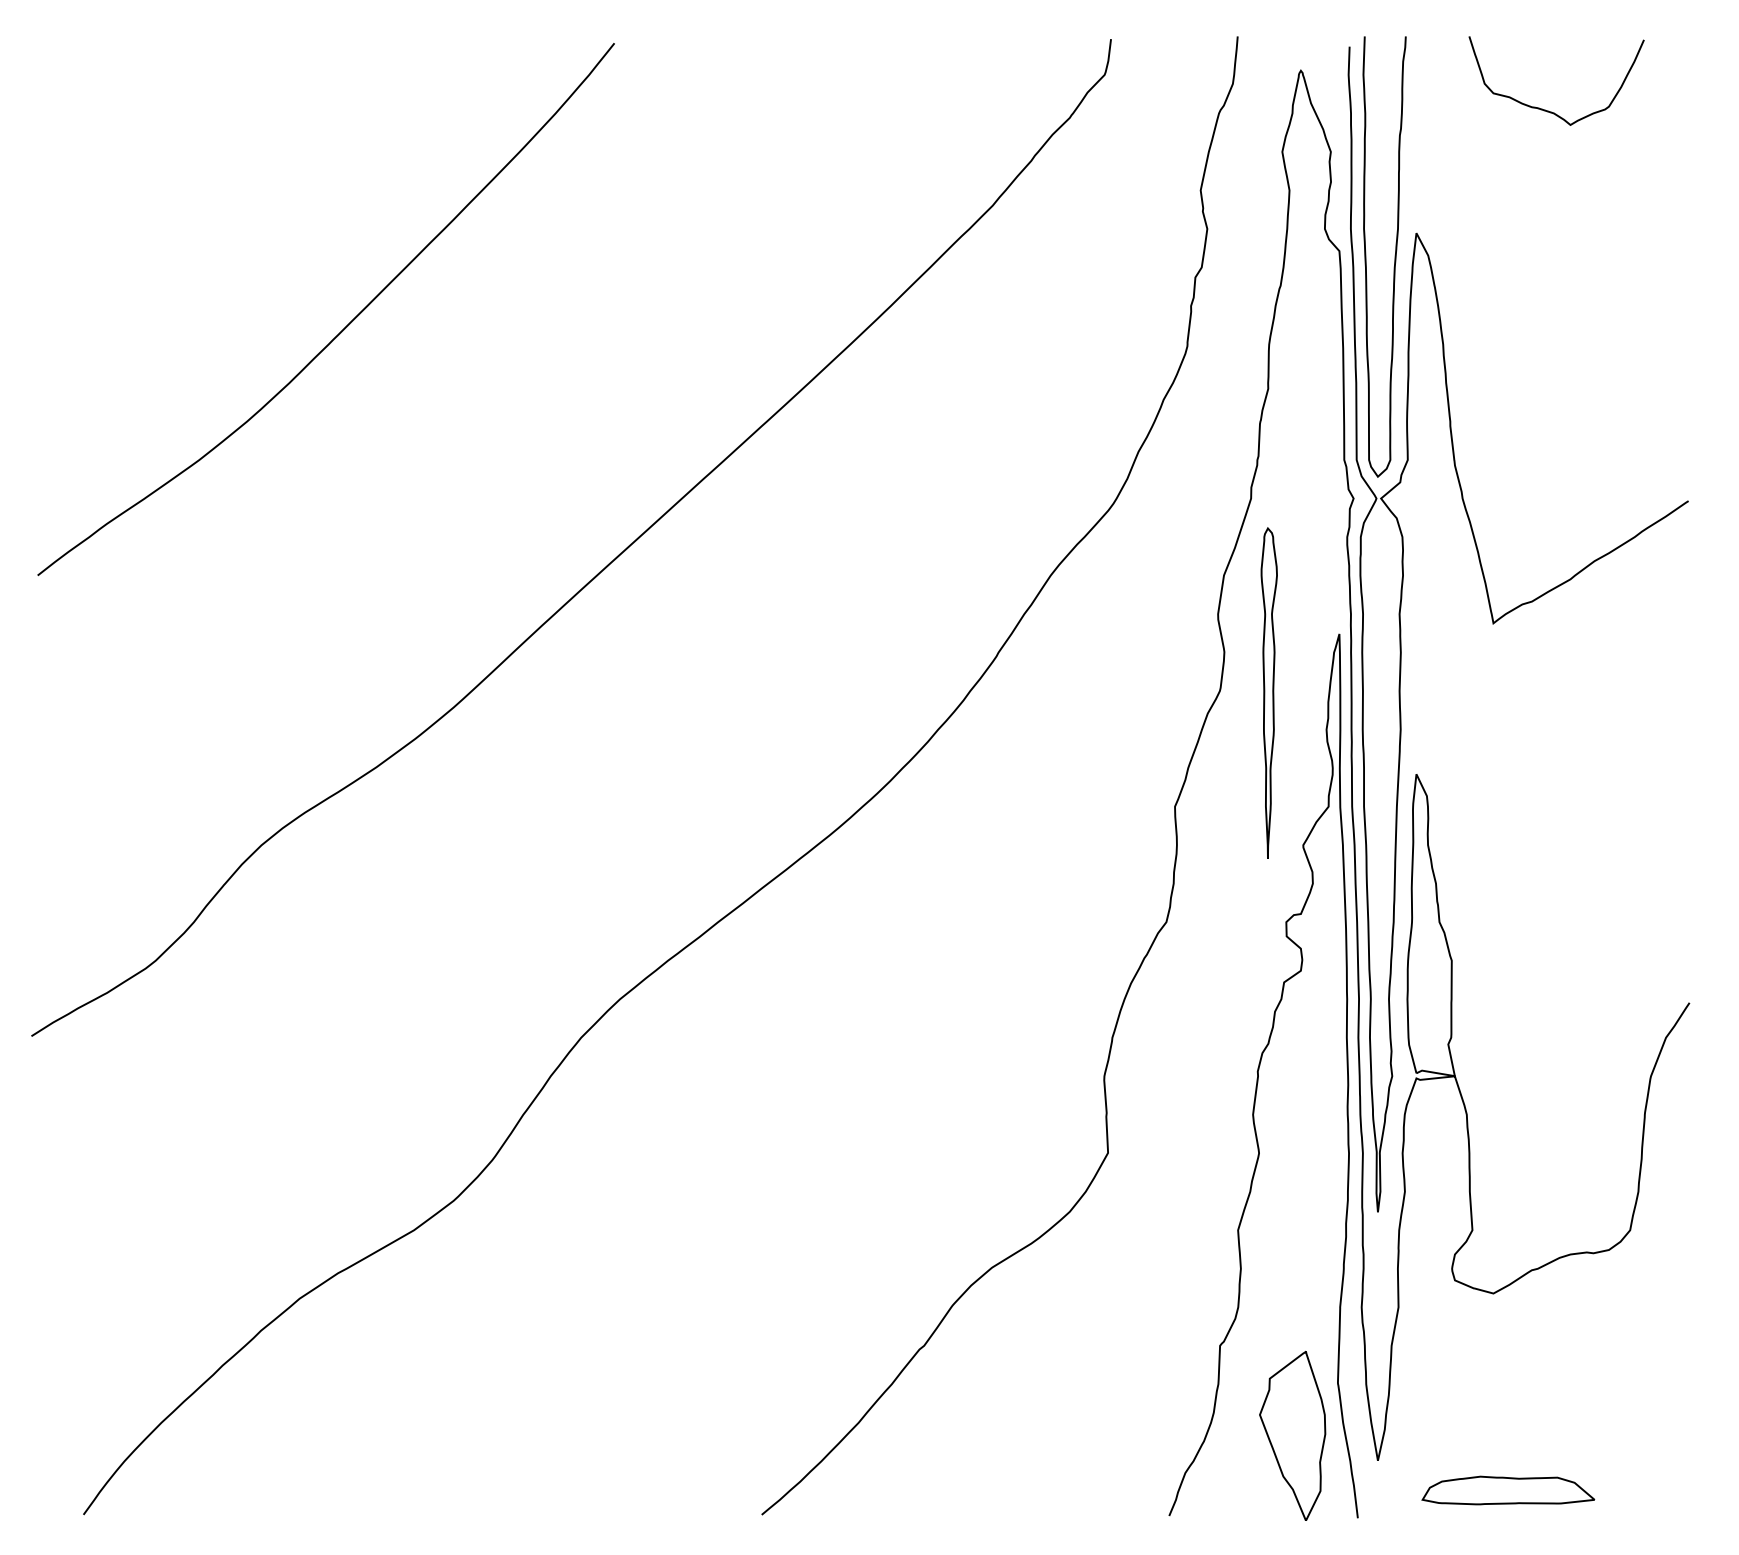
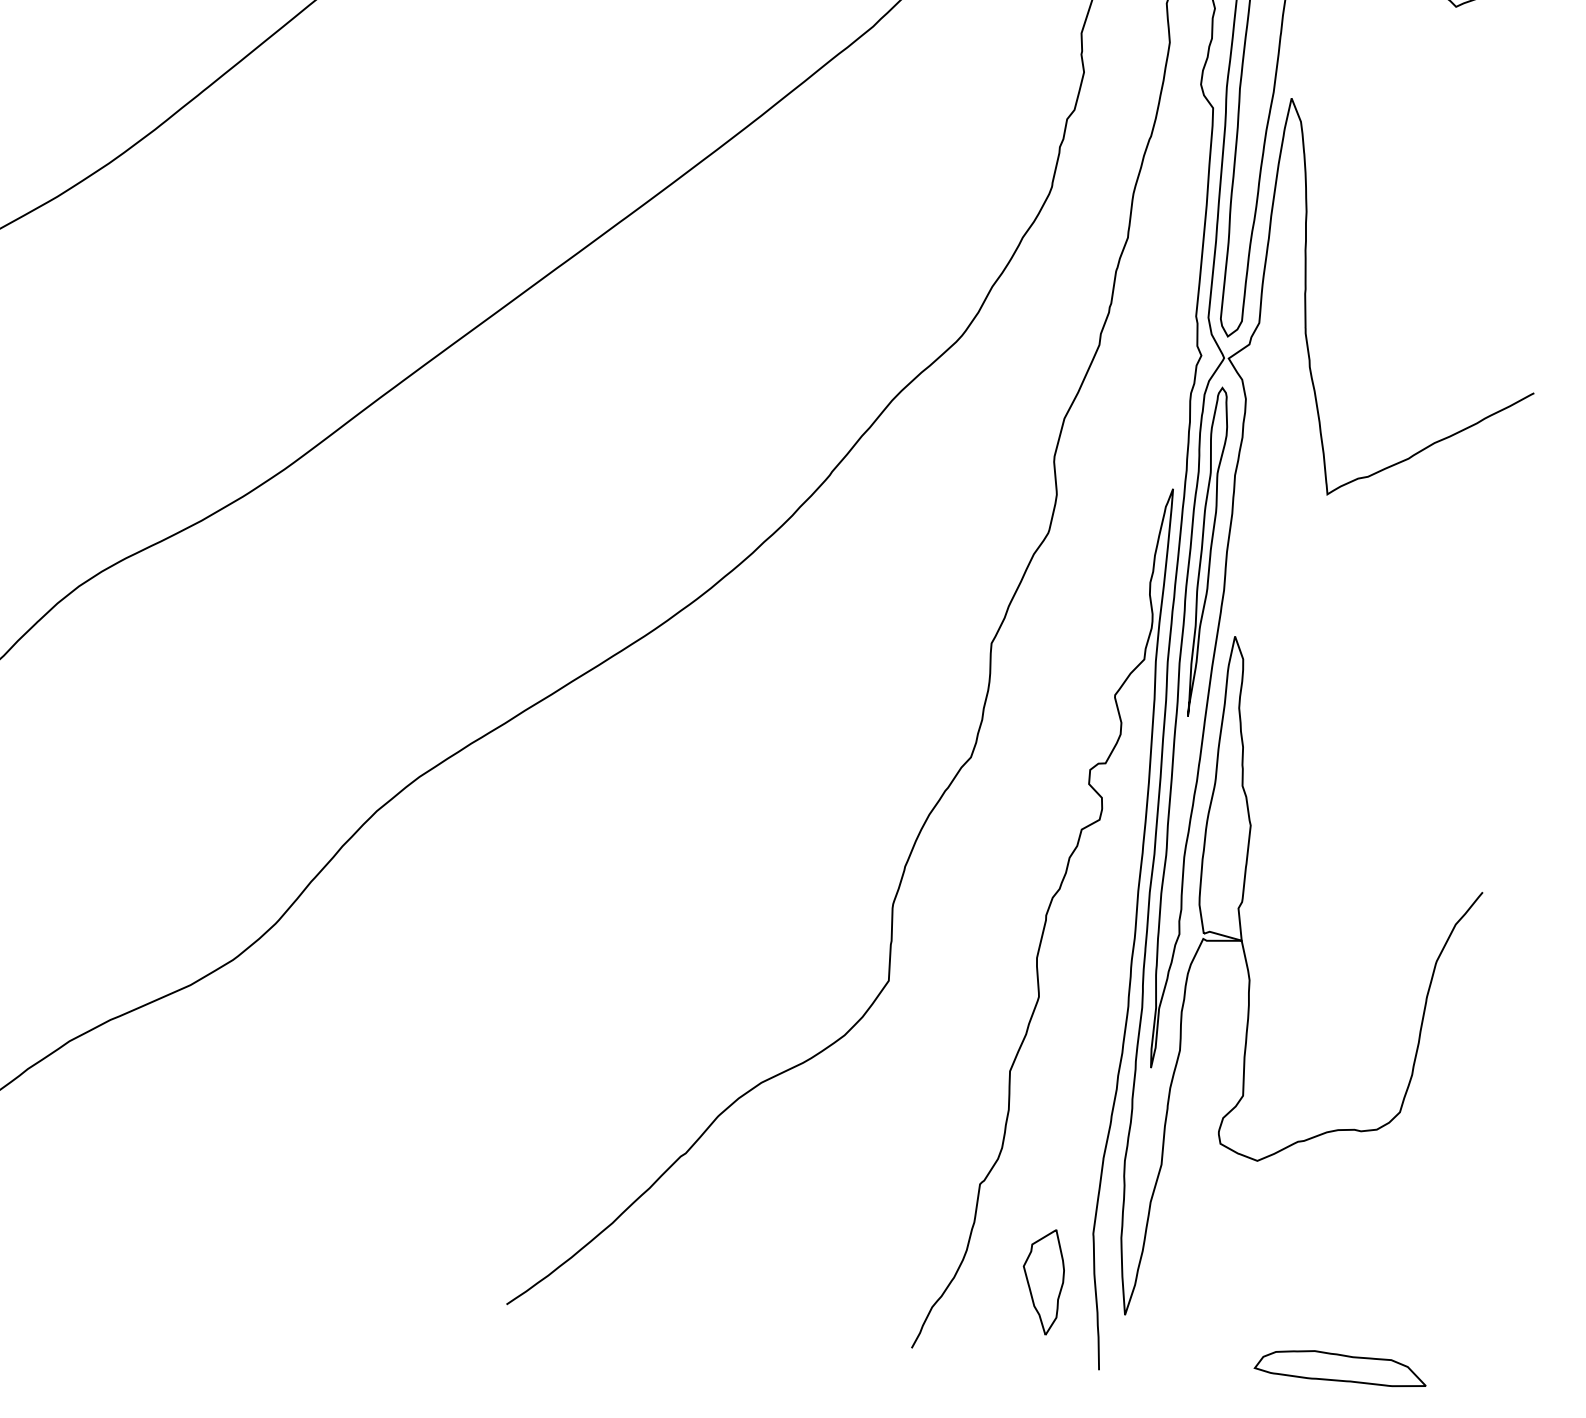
part: (1268, 692) -> (1205, 551), moved
part: (1292, 1435) -> (1042, 1281), size x0.62
part: (1508, 1490) -> (1341, 1367), moved

